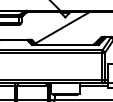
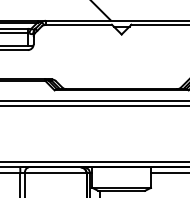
hatch: (62, 27) -> (115, 54), removed

